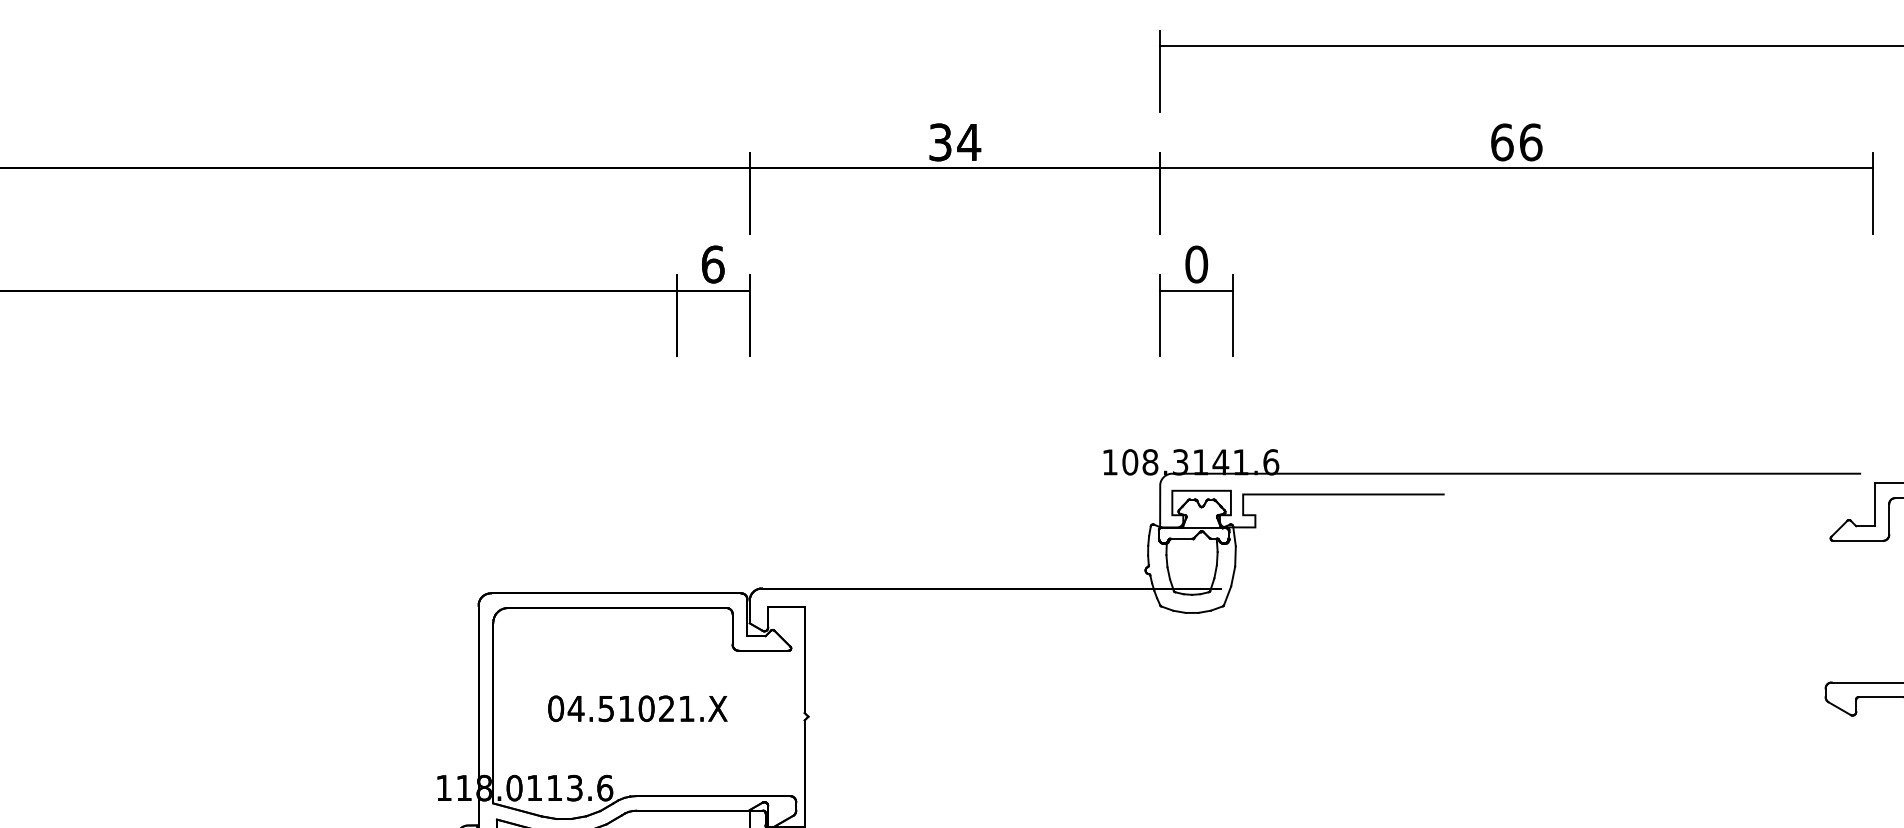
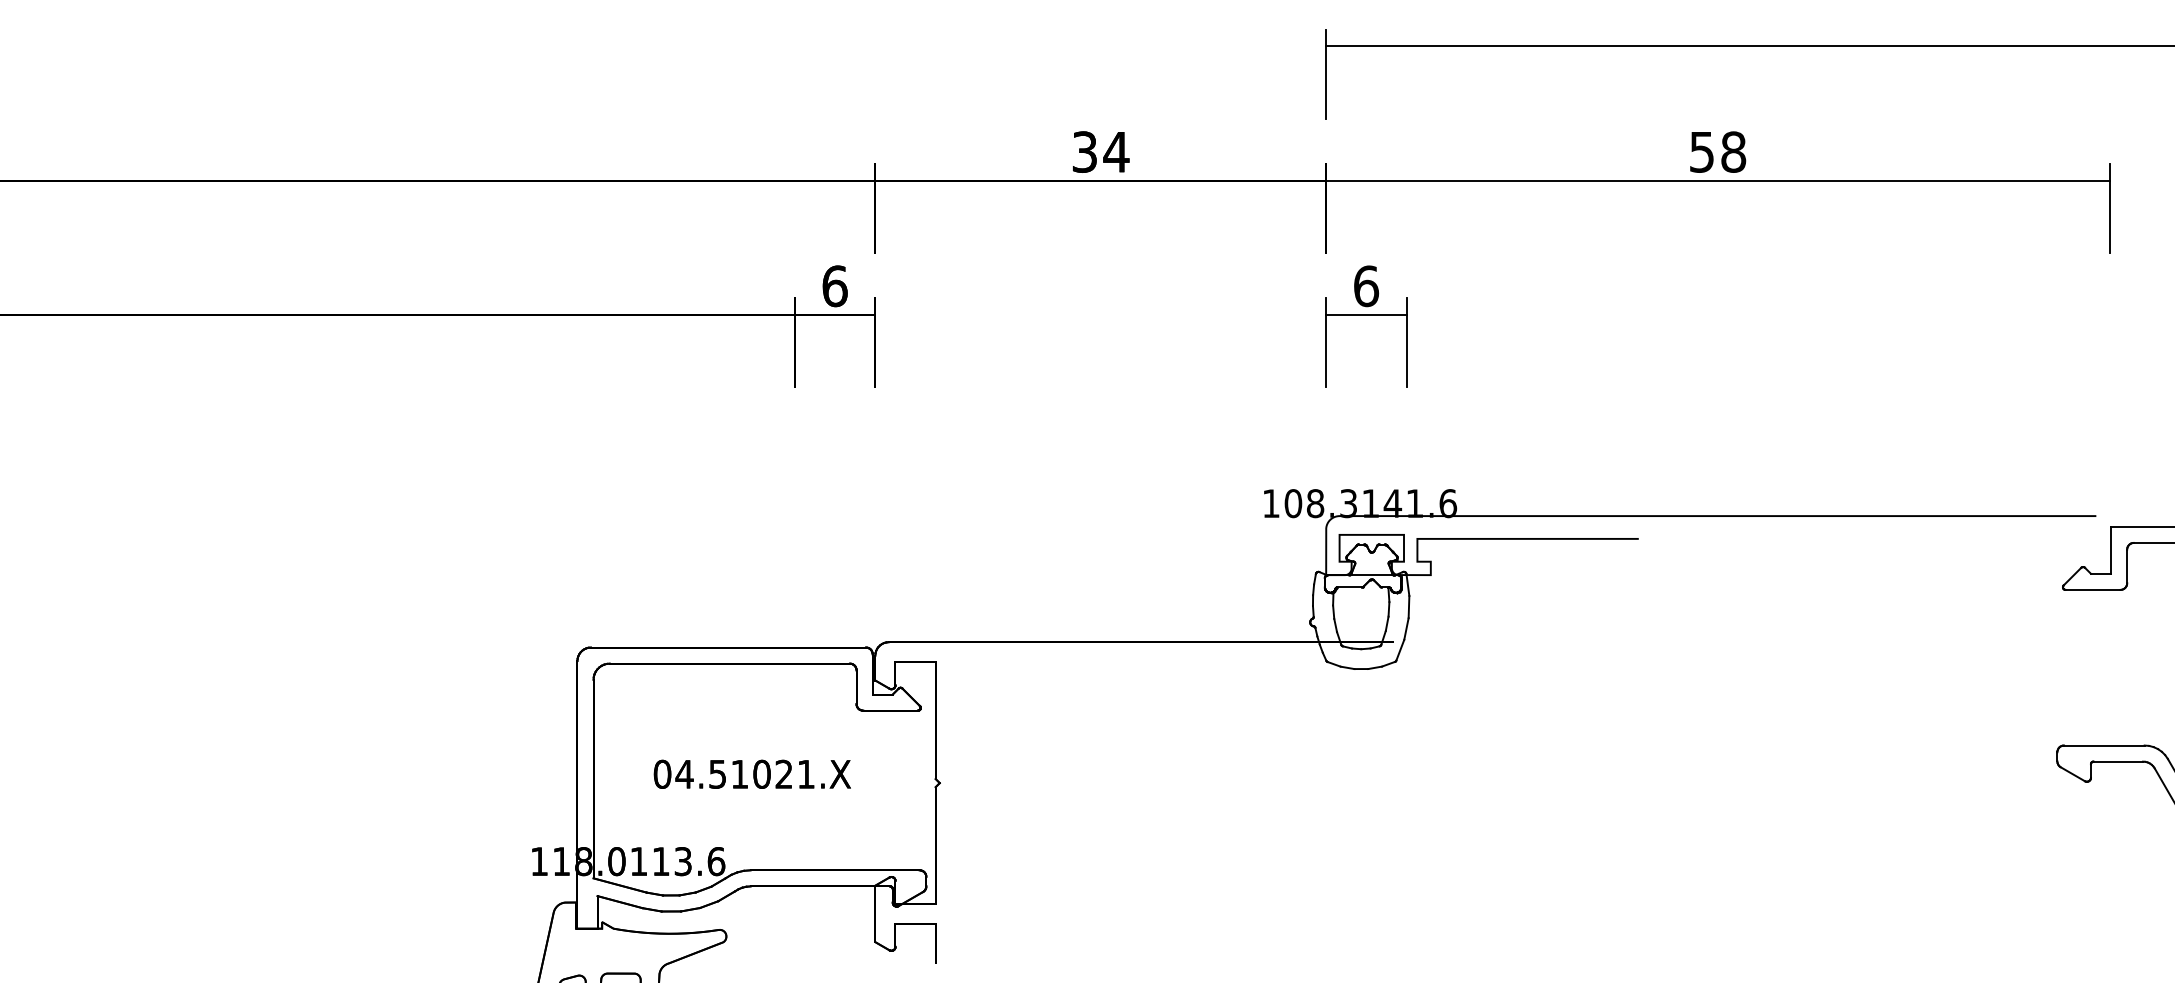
text: (1516, 141) -> (1717, 151), 66 -> 58
text: (1196, 264) -> (1366, 286), 0 -> 6

